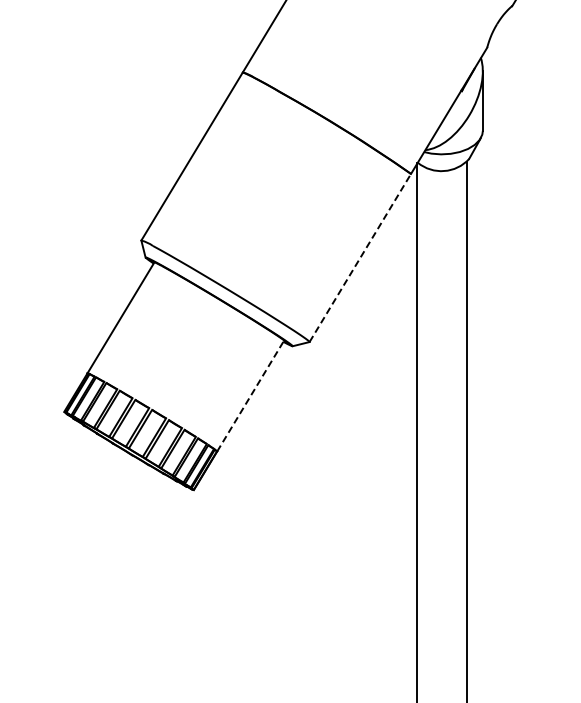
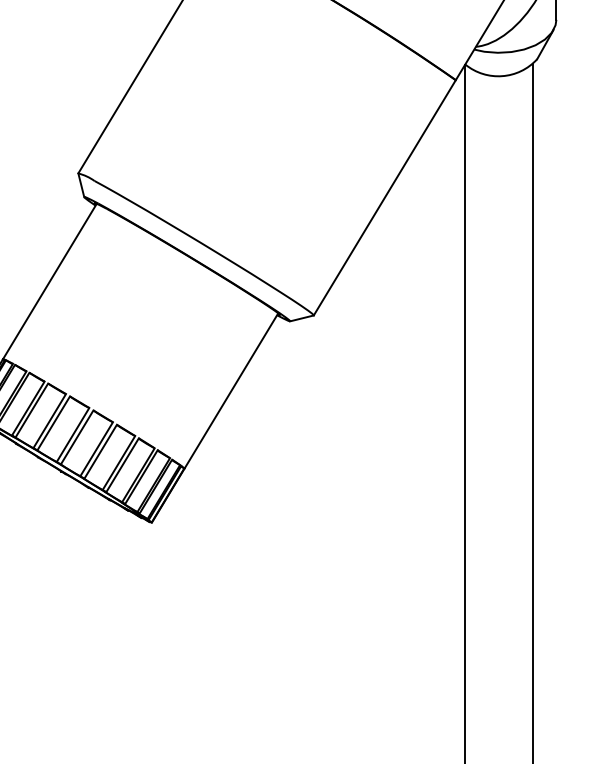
line: (360, 257) -> (385, 197), dashed -> solid
line: (250, 396) -> (231, 391), dashed -> solid

